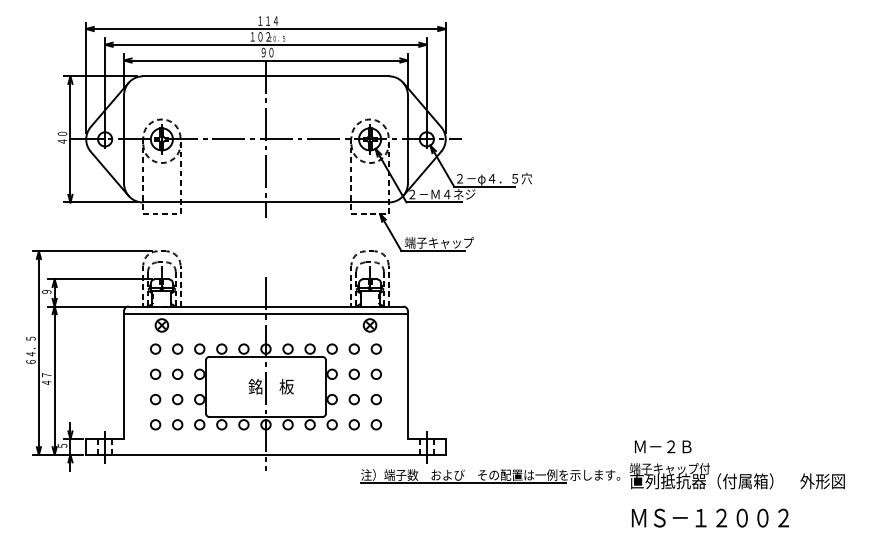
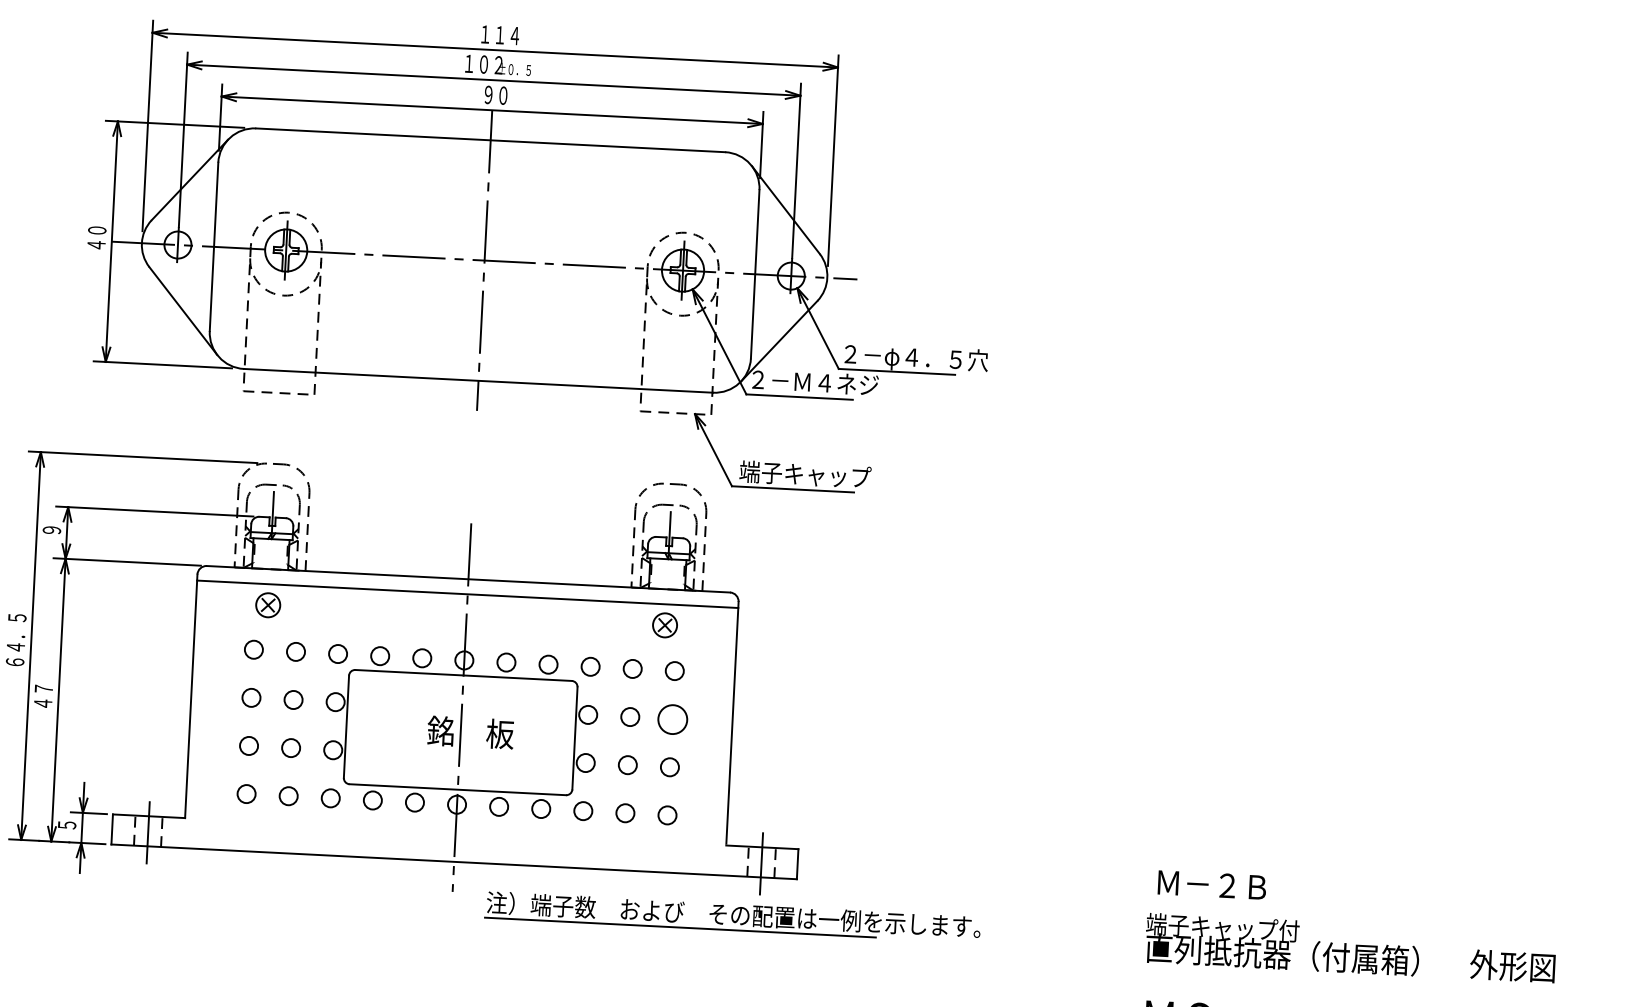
circle: (375, 373) -> (670, 717), size x1.6
part: (490, 476) -> (733, 917), moved

